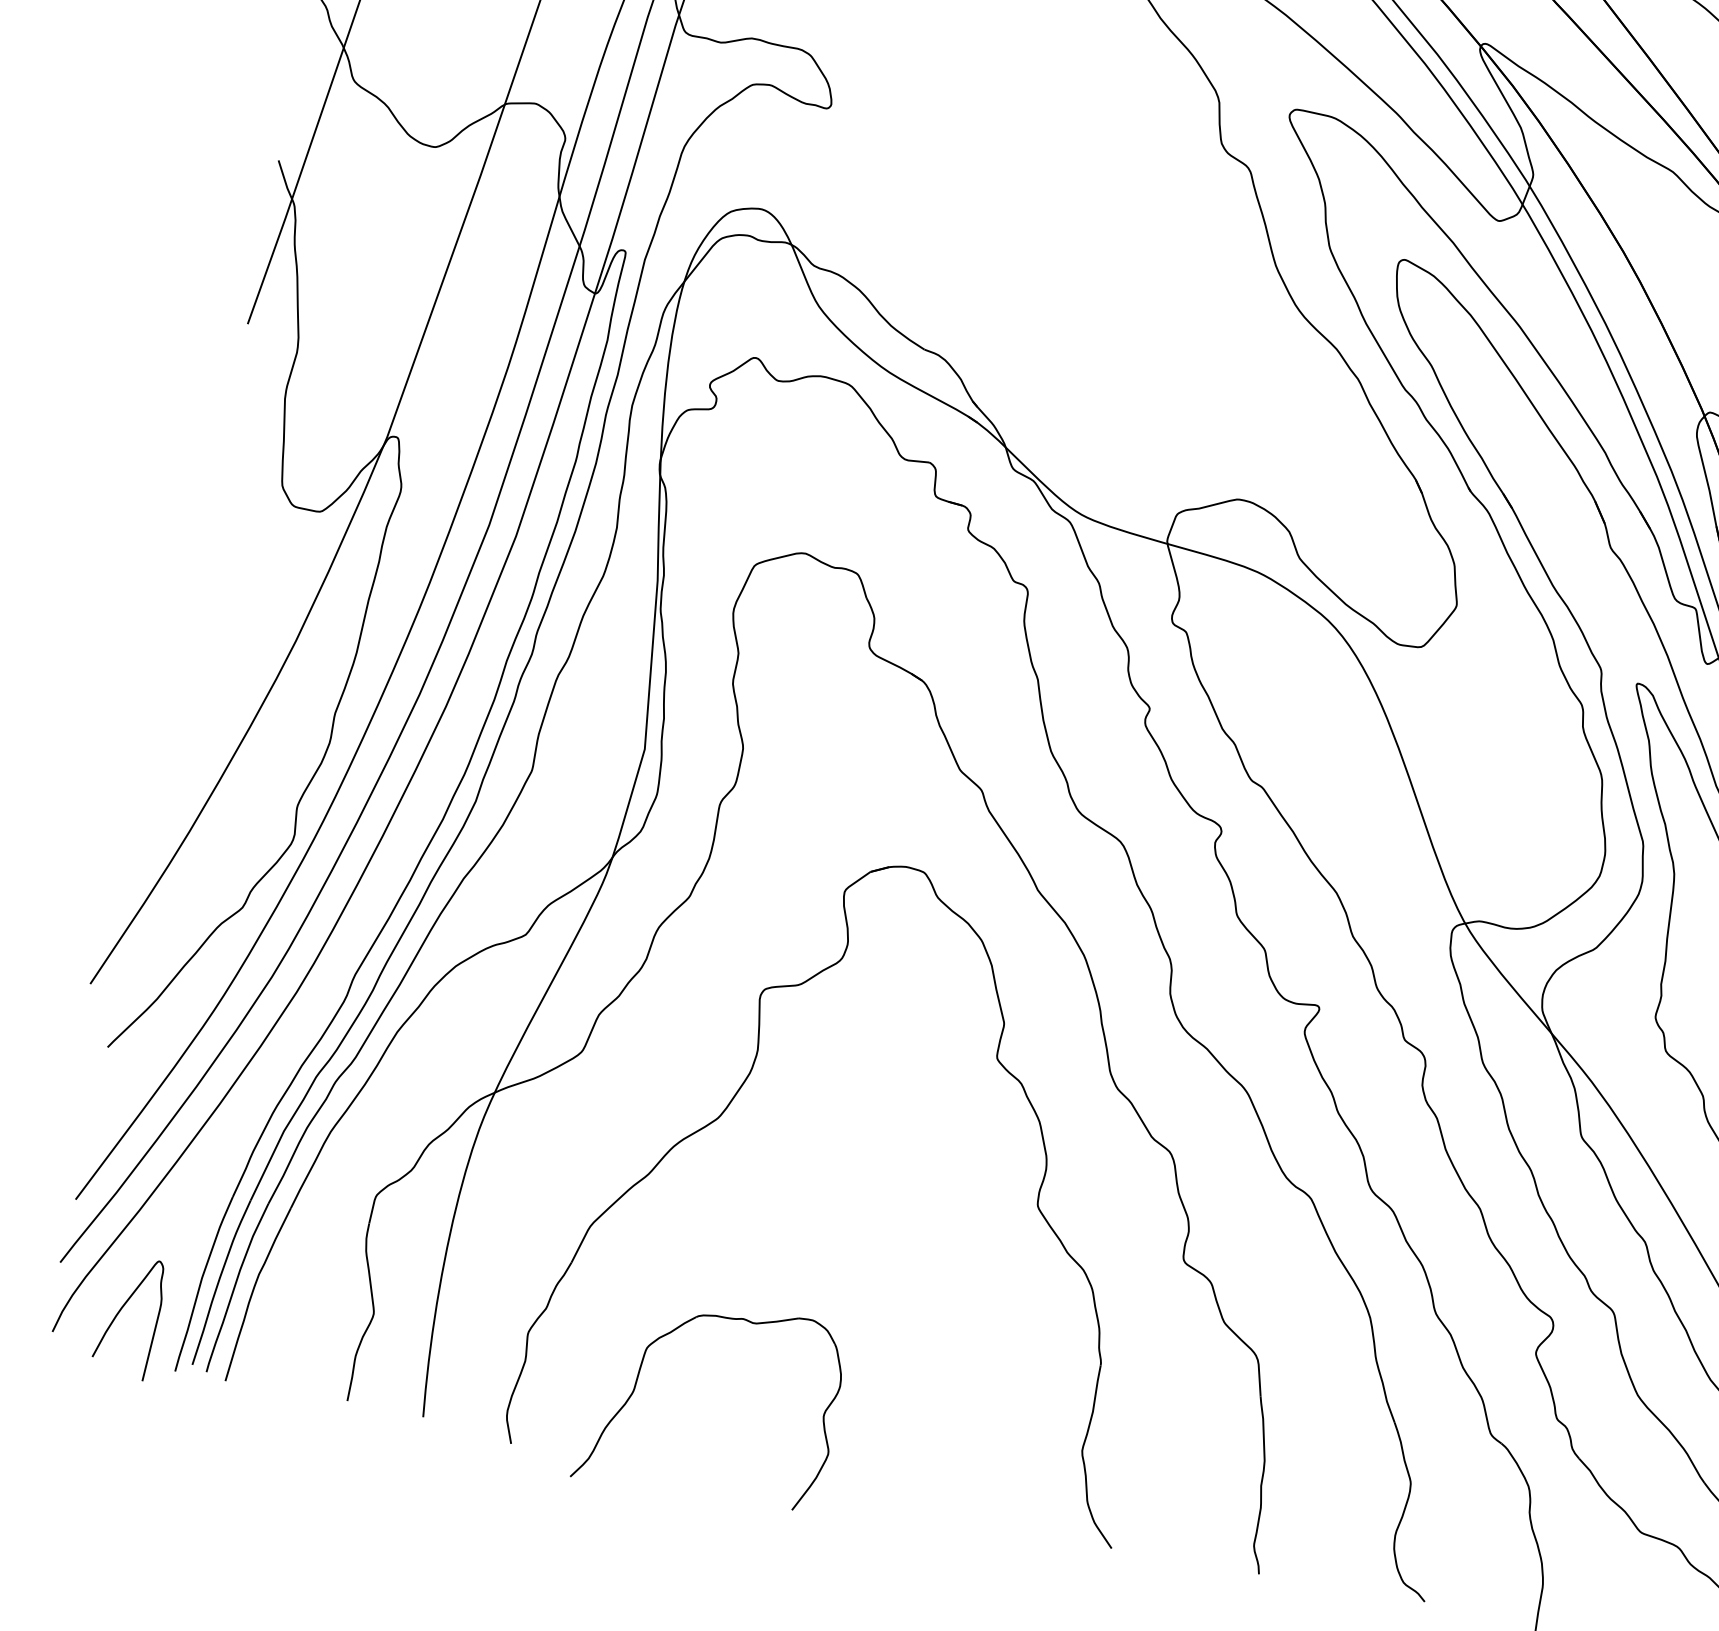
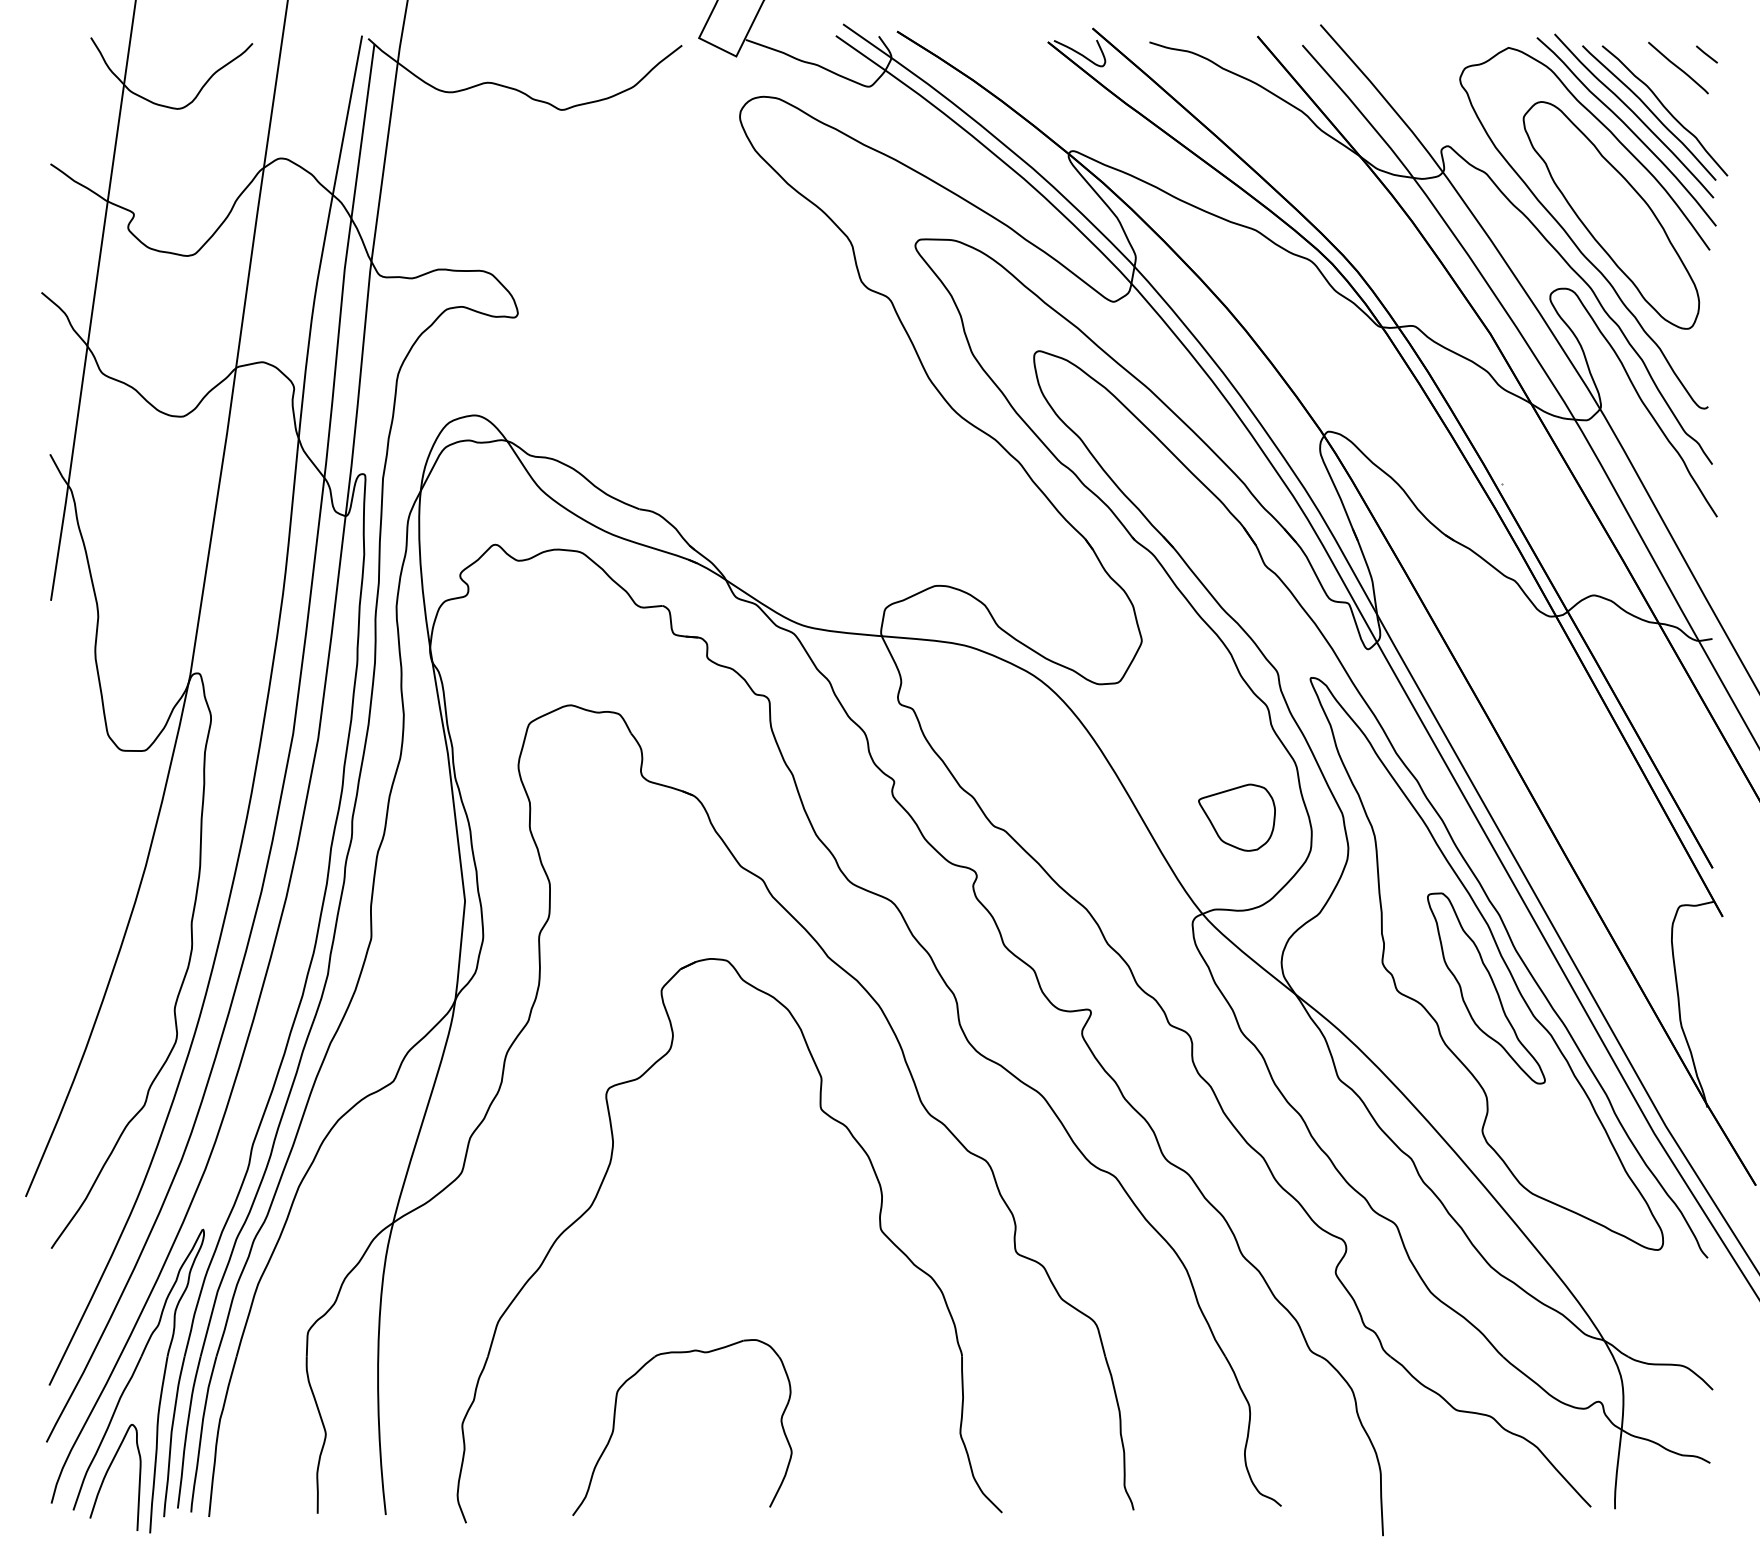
part: (1524, 823) -> (1236, 817), added
part: (171, 1207) -> (133, 1376), added
part: (638, 1378) -> (615, 1419), moved

